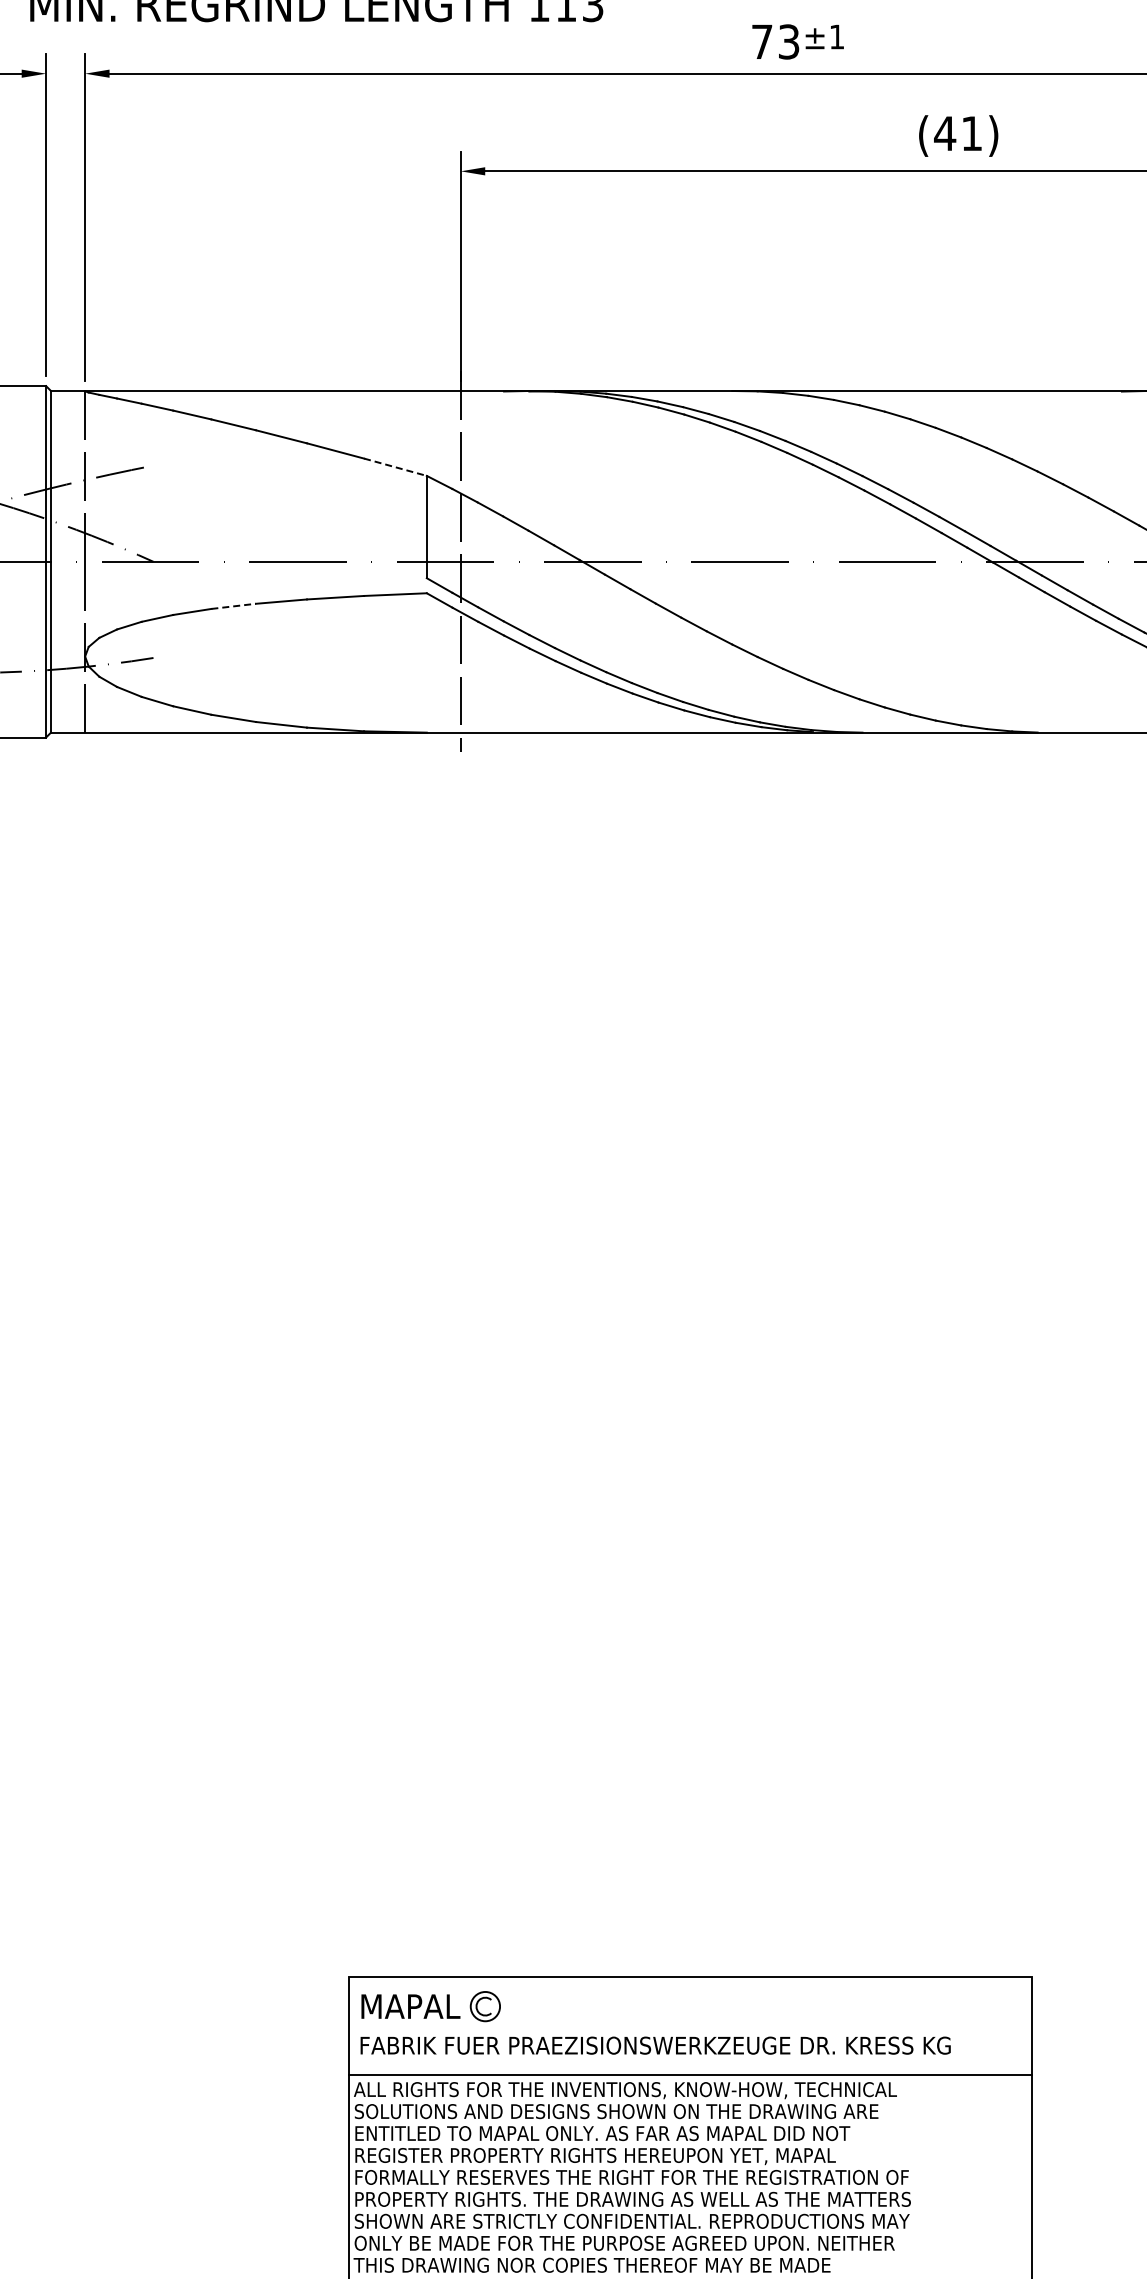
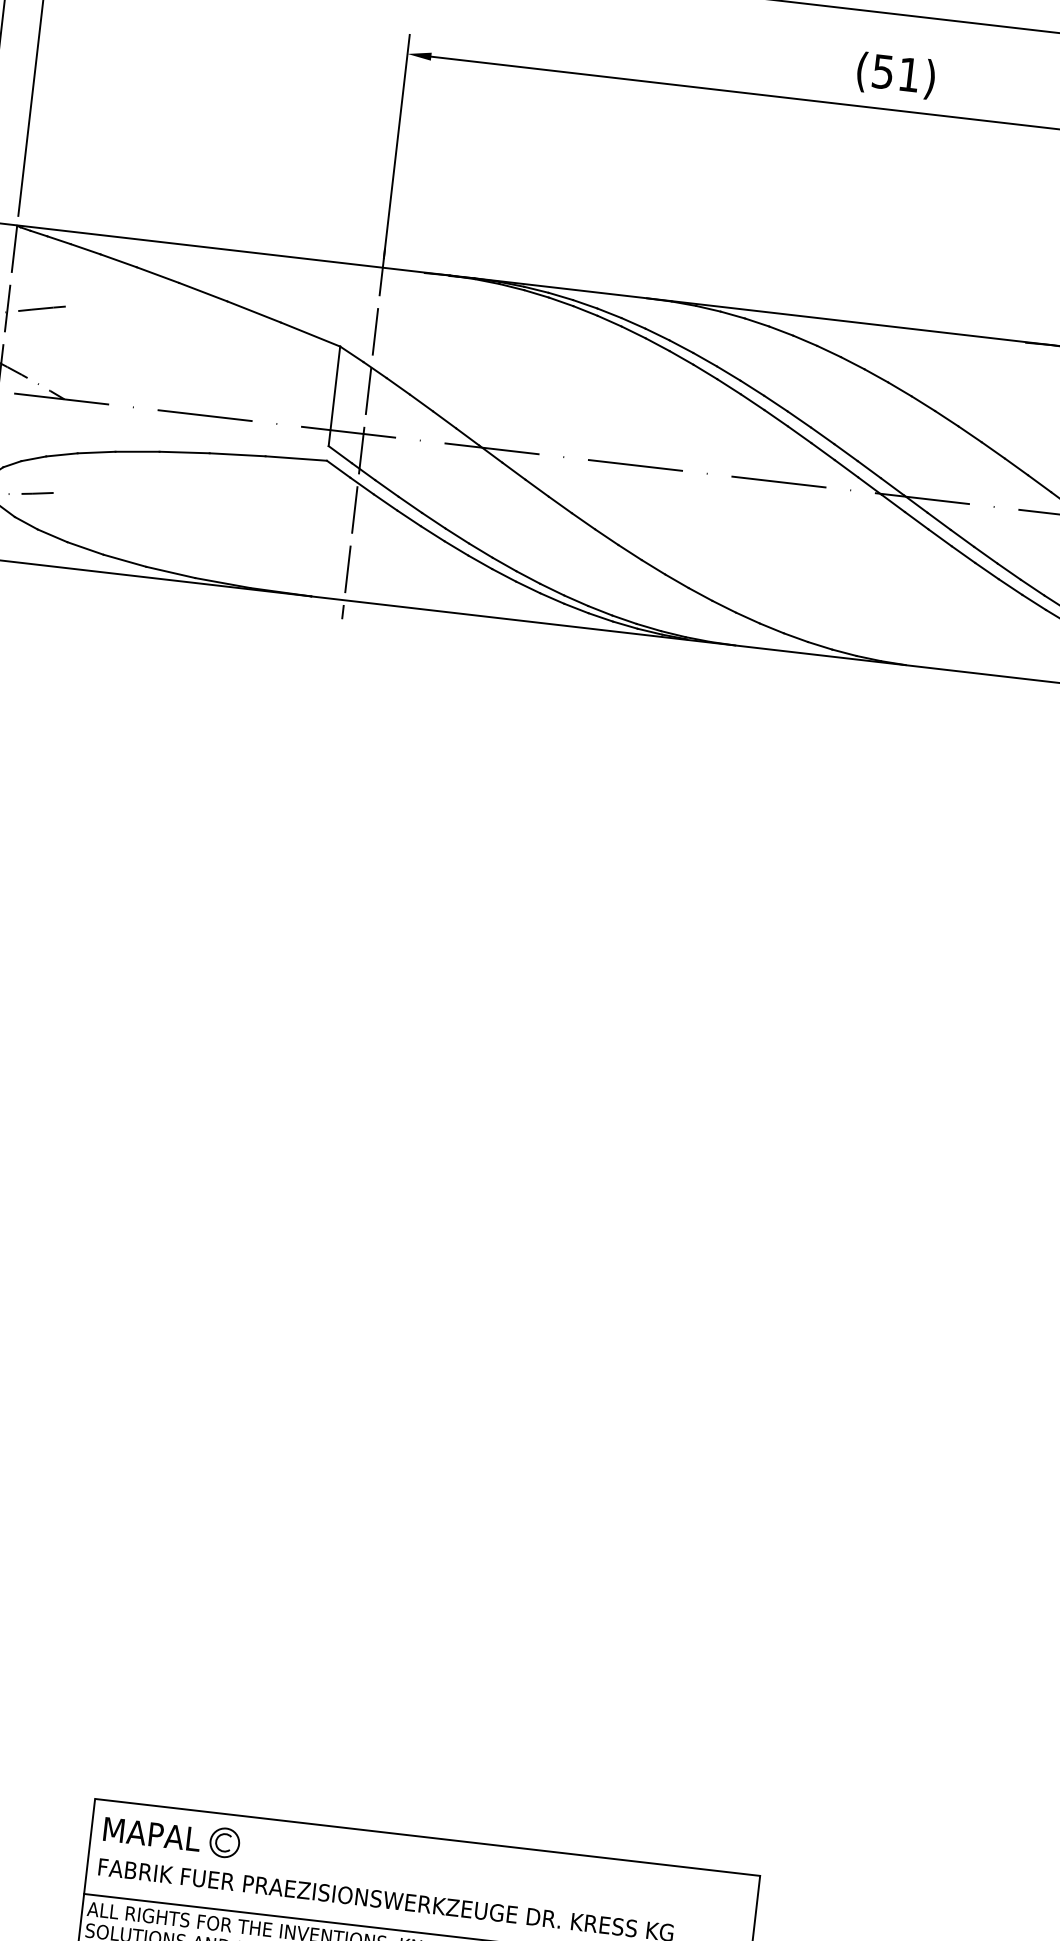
text: (945, 133) -> (883, 71), (41) -> (51)
line: (395, 467) -> (310, 334), dashed -> solid
line: (234, 606) -> (138, 451), dashed -> solid

